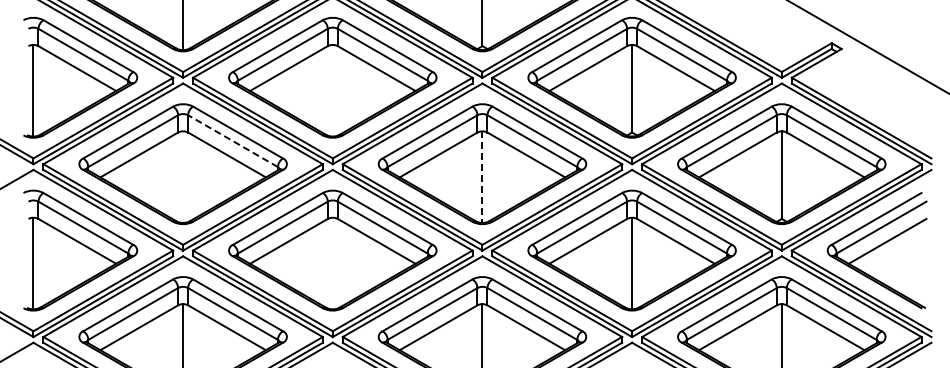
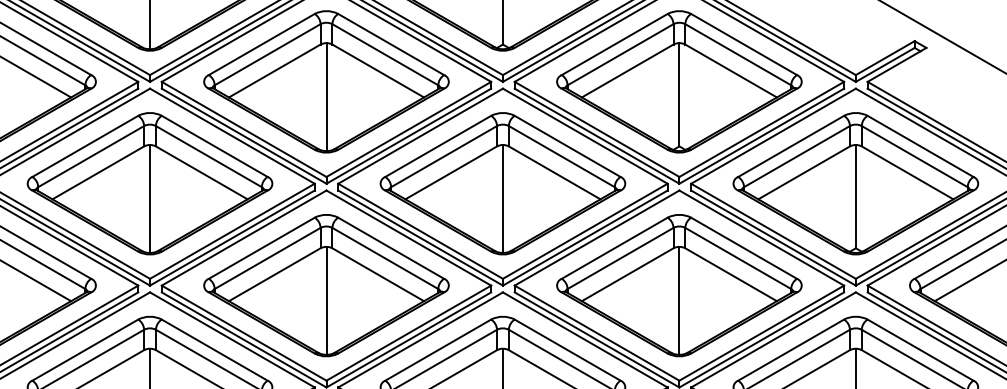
line: (332, 90) -> (326, 96), added
line: (233, 141) -> (209, 156), dashed -> solid
line: (183, 176) -> (150, 198), added
line: (482, 177) -> (502, 199), dashed -> solid
line: (332, 263) -> (326, 300), added

